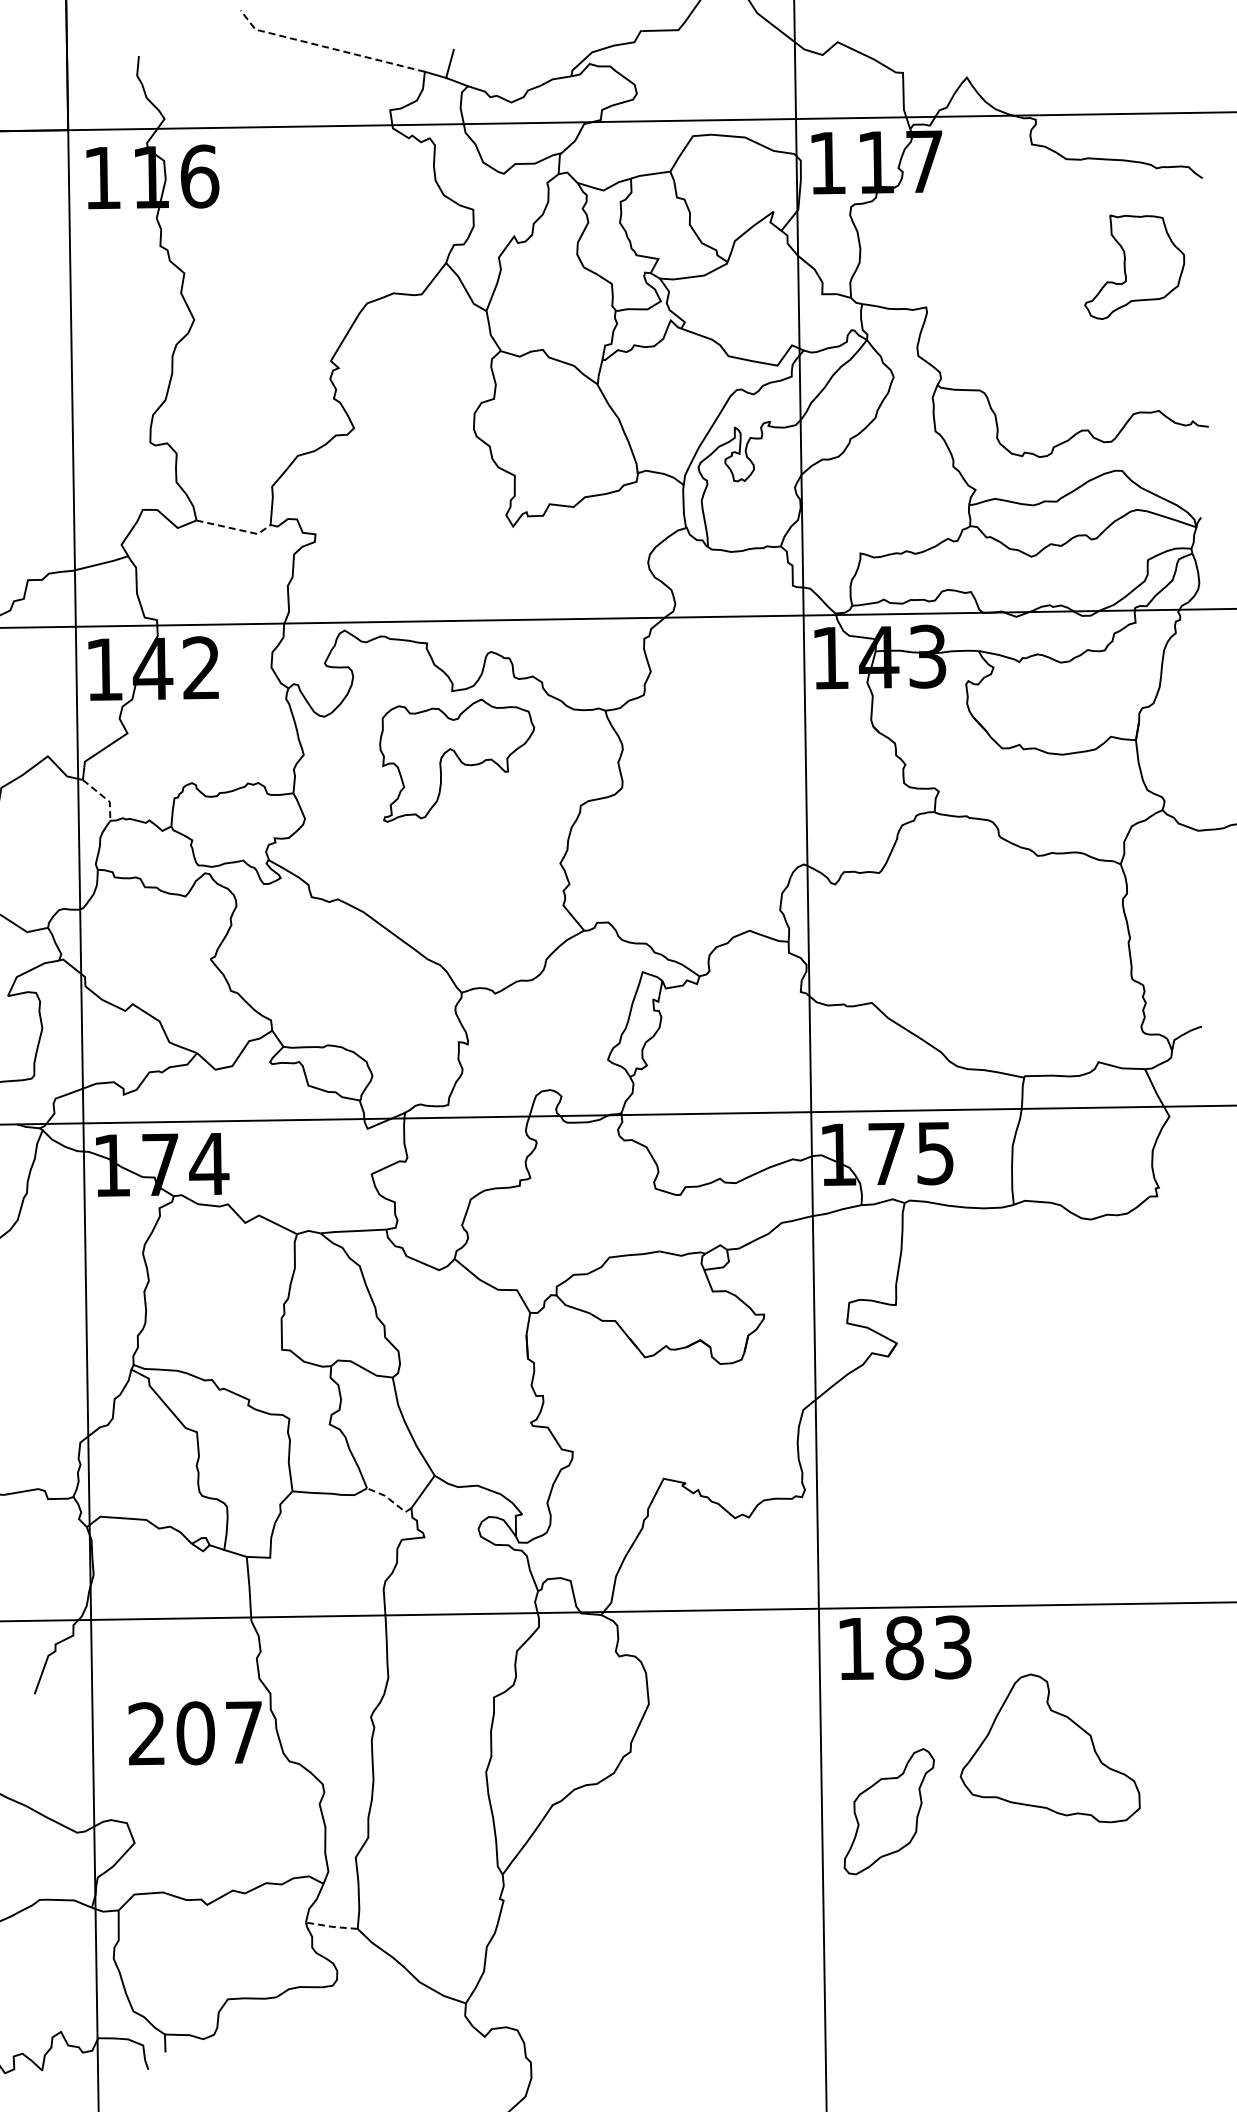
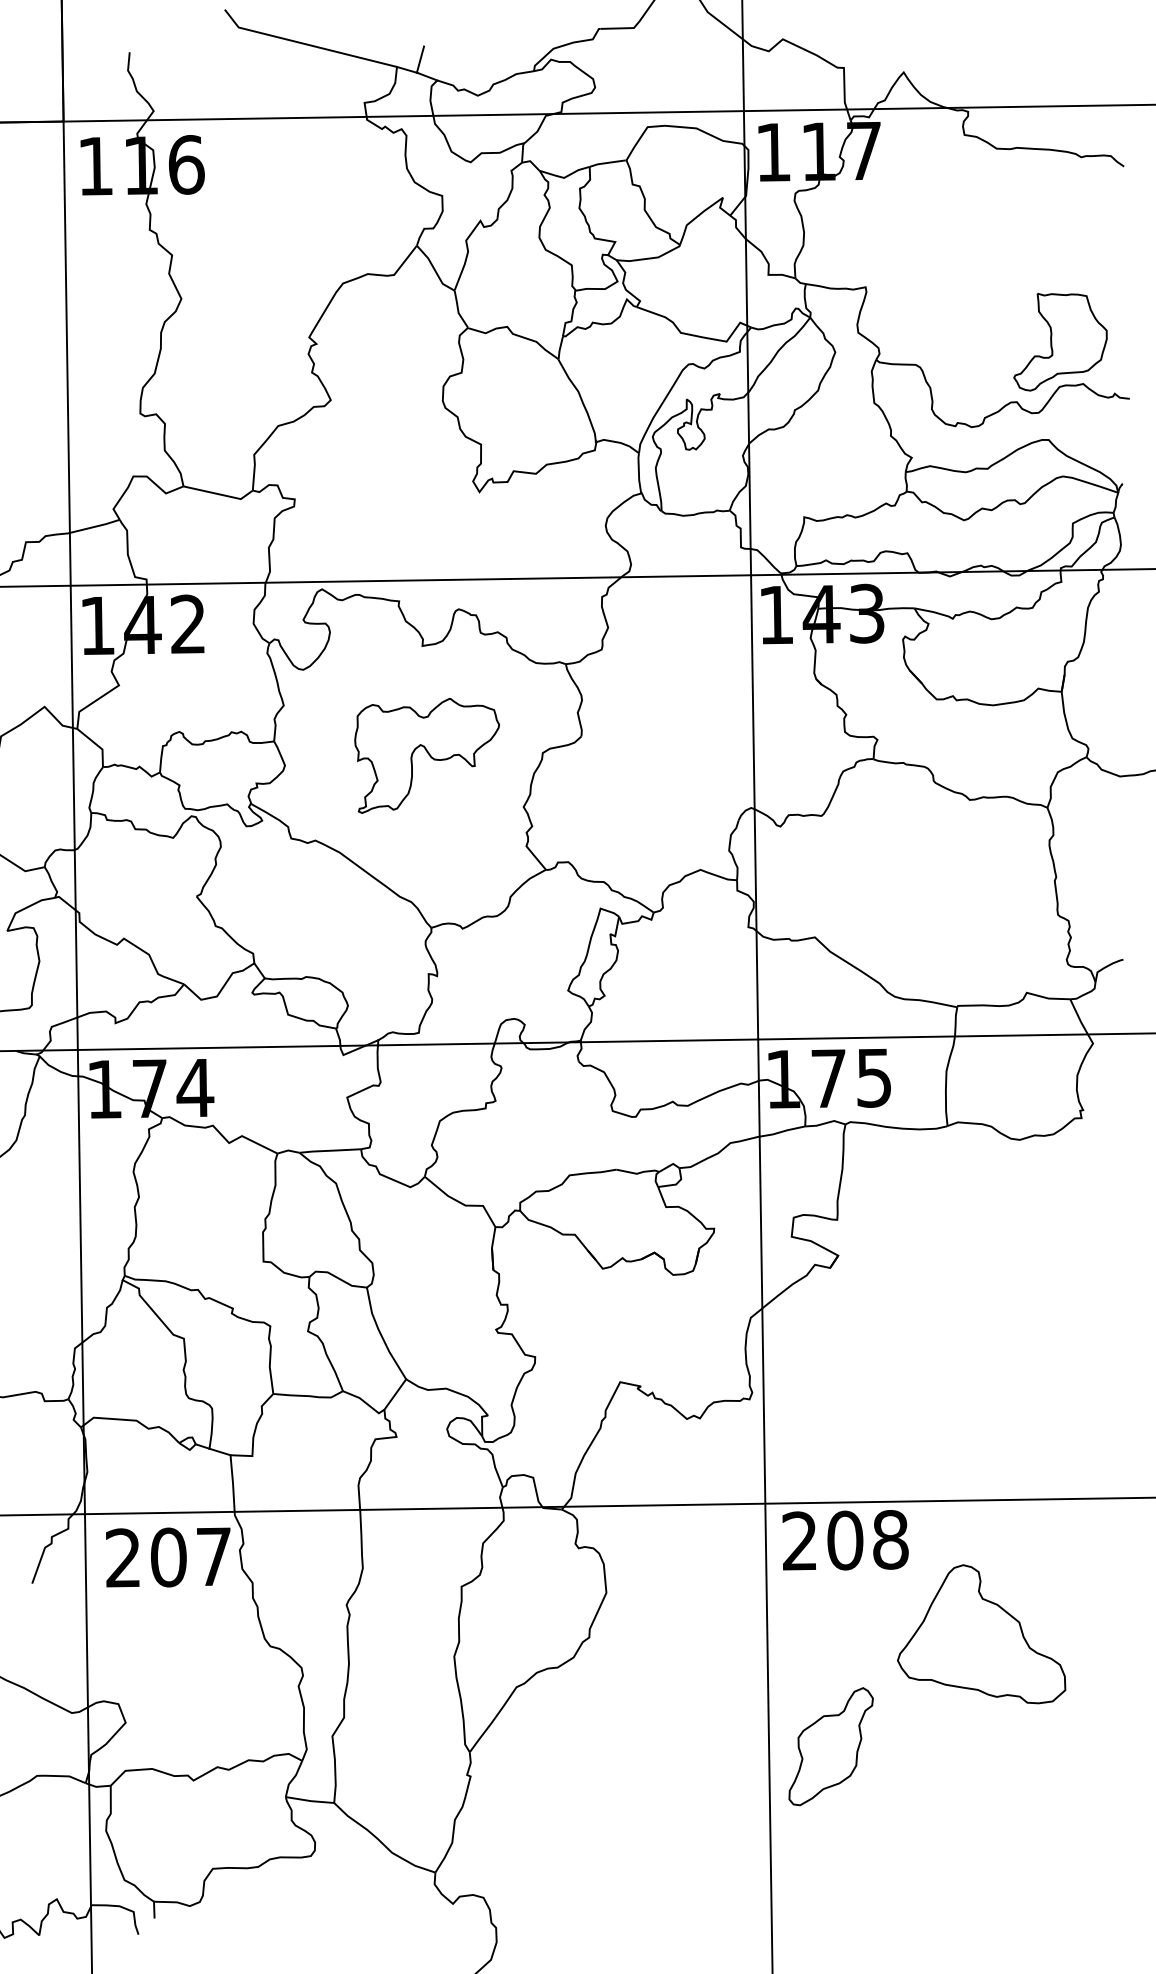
line: (327, 47) -> (305, 44), dashed -> solid
part: (1134, 266) -> (1060, 341), moved
line: (235, 529) -> (219, 494), dashed -> solid
part: (457, 760) -> (427, 755), moved
line: (104, 797) -> (97, 745), dashed -> solid
line: (390, 1499) -> (364, 1401), dashed -> solid
text: (904, 1647) -> (845, 1539), 183 -> 208
text: (194, 1733) -> (167, 1557), moved
part: (888, 1811) -> (830, 1746), moved
line: (332, 1926) -> (310, 1800), dashed -> solid

